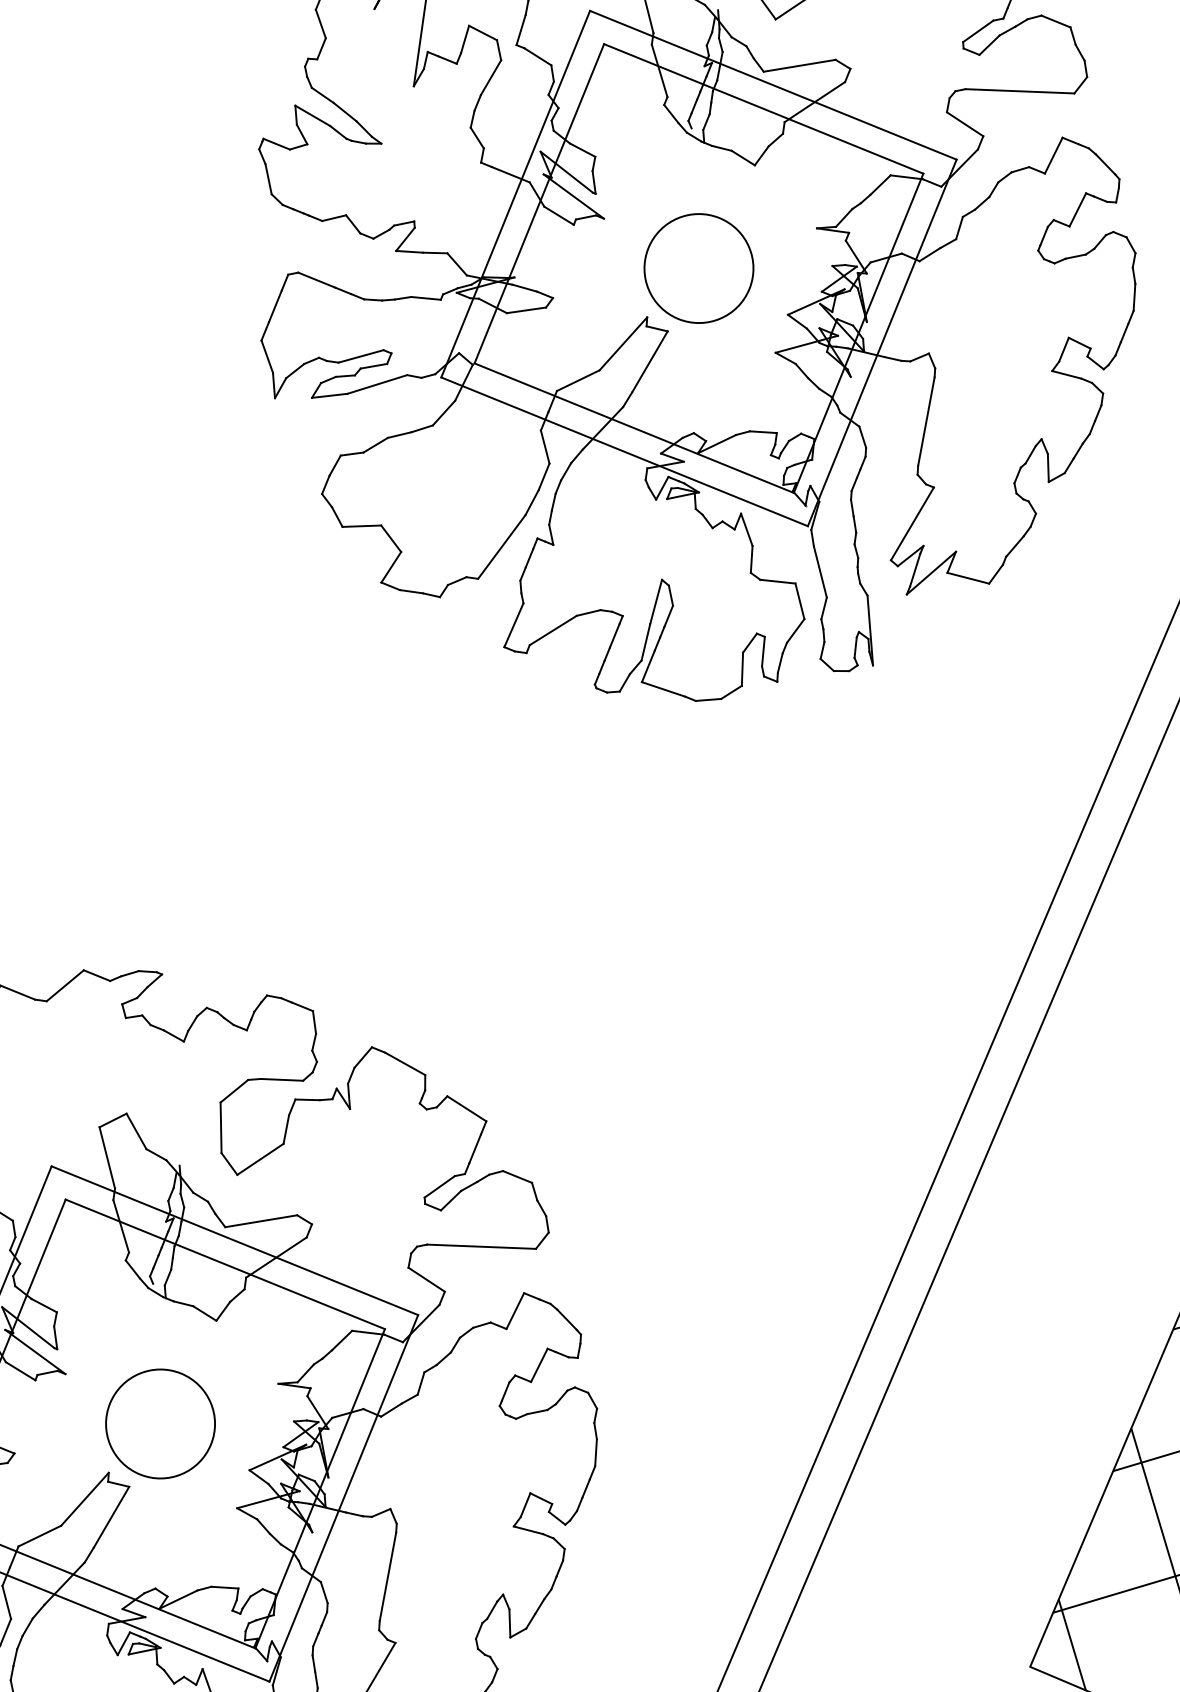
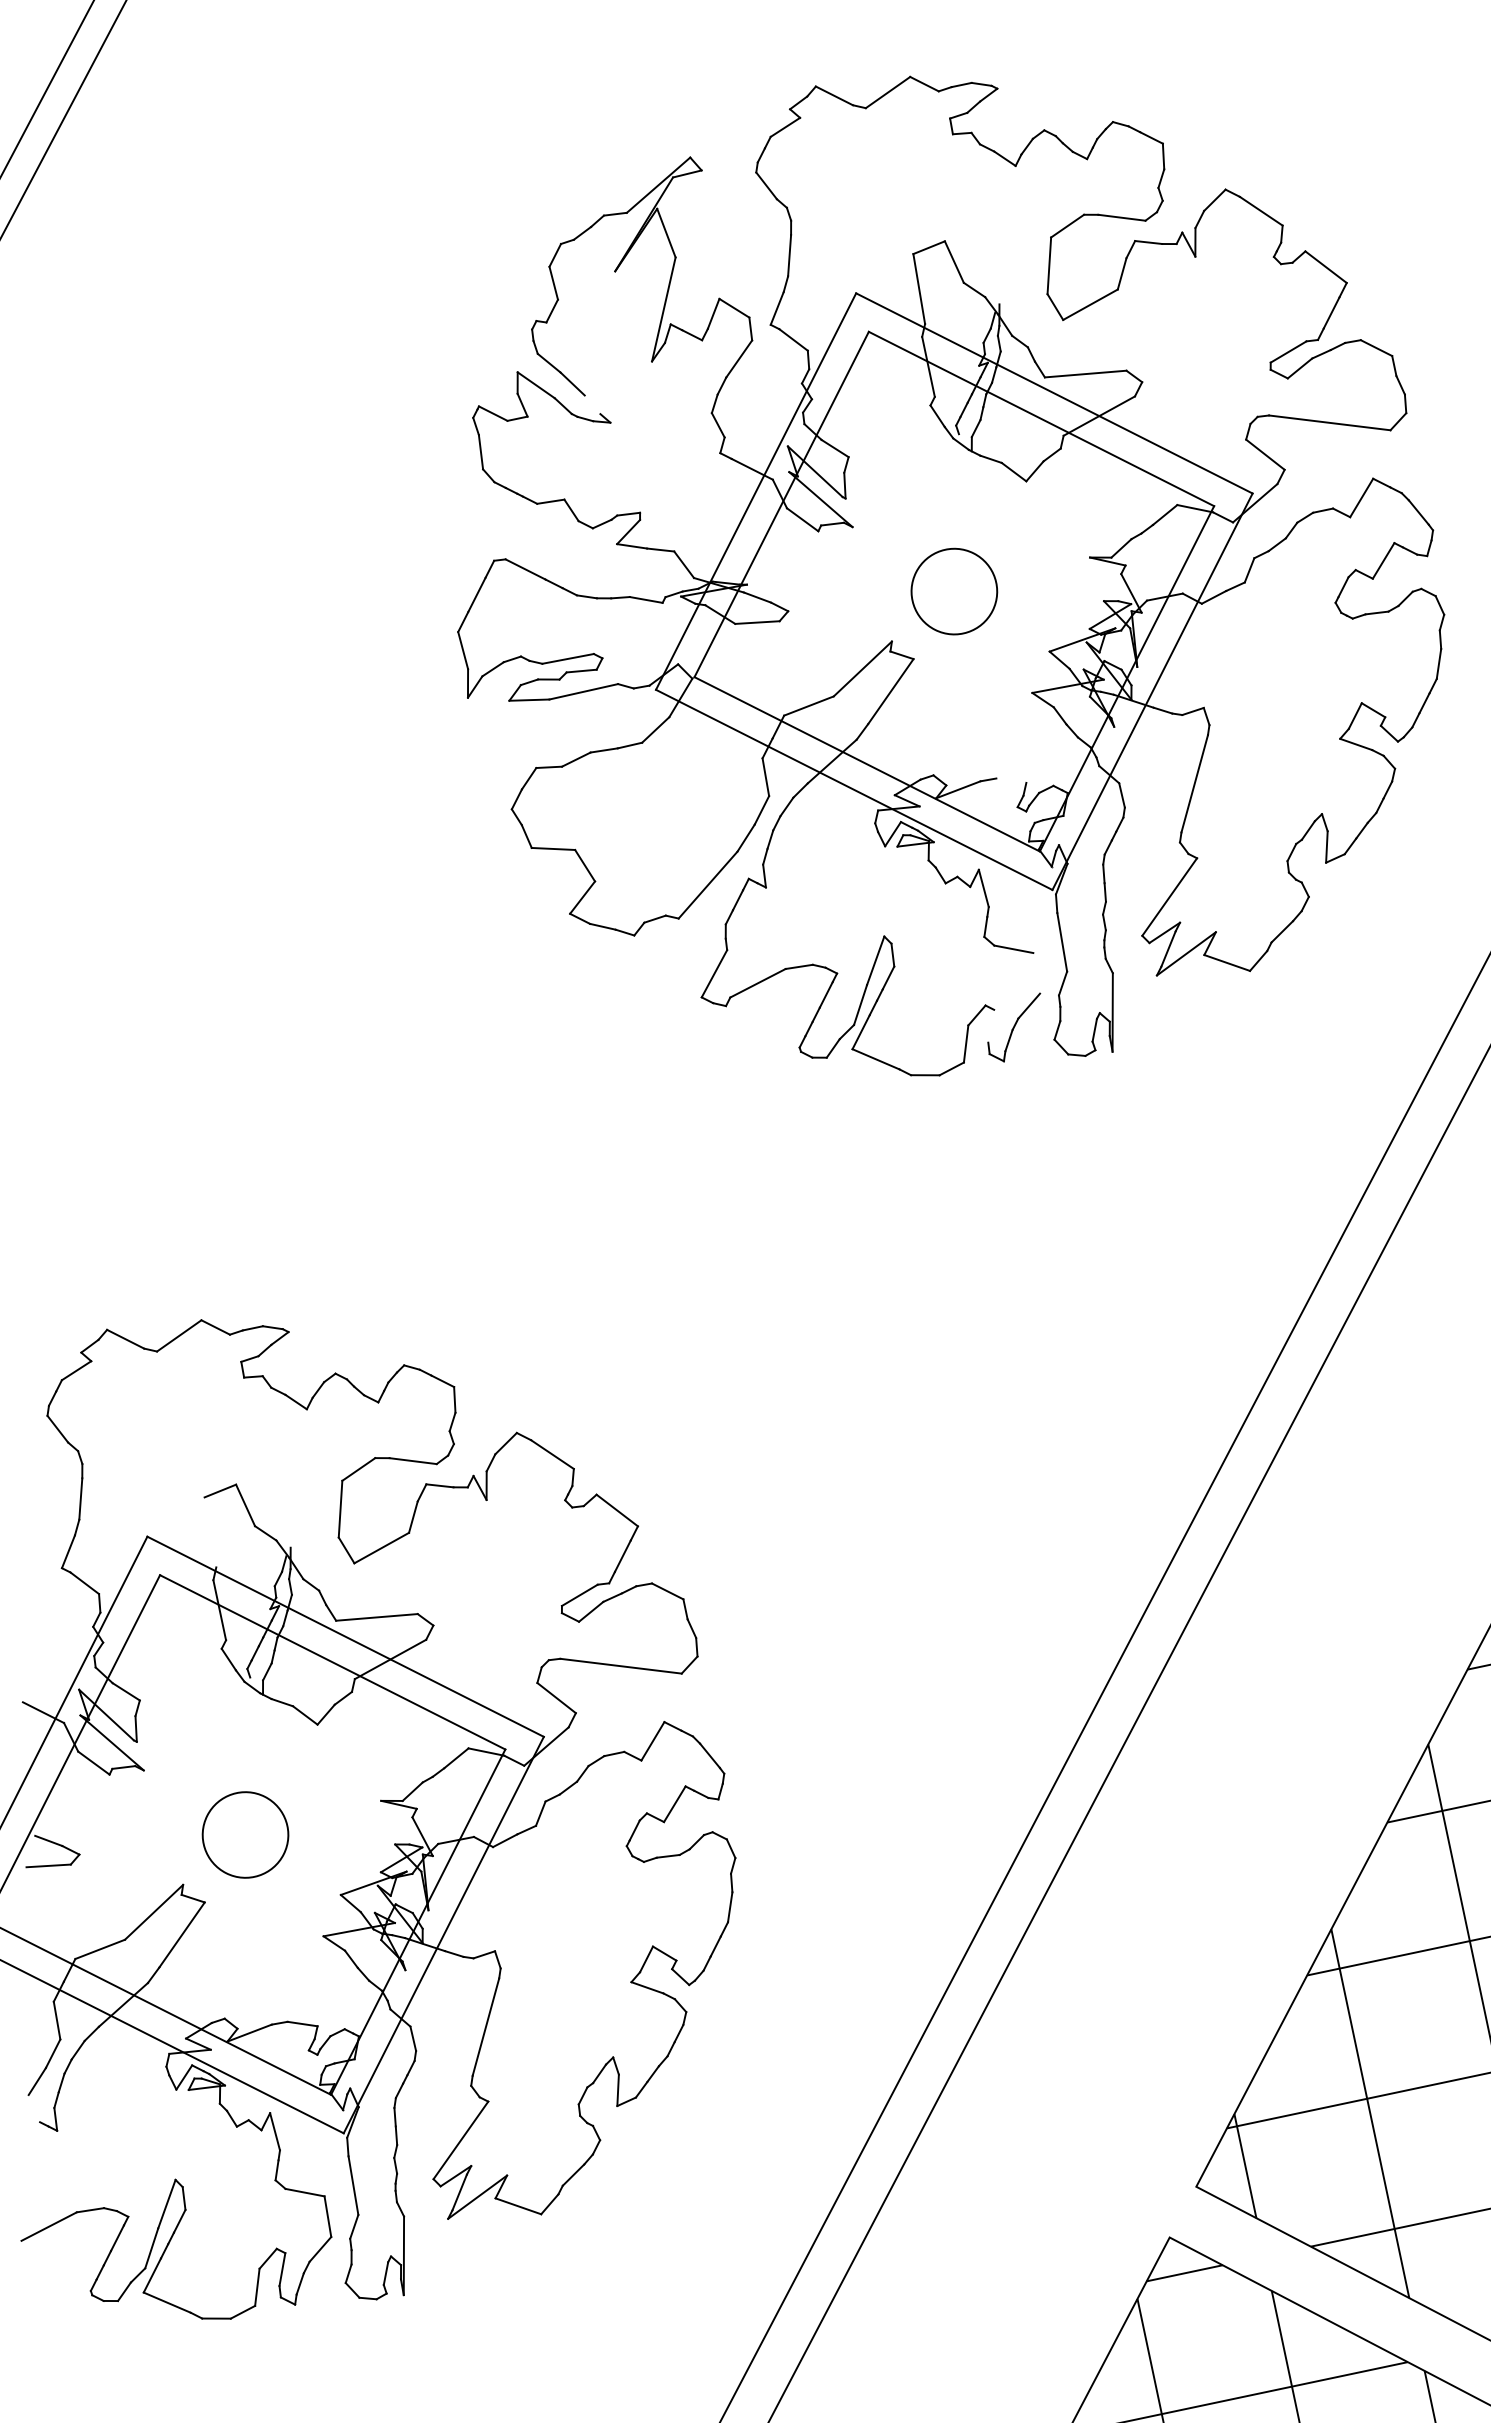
line: (364, 128) -> (592, 404), removed
part: (699, 268) -> (954, 591), size x0.7
line: (763, 432) -> (1011, 780), removed
line: (799, 601) -> (1036, 973), removed
line: (763, 650) -> (991, 1025), removed
line: (107, 1158) -> (210, 1532), removed
part: (160, 1423) -> (245, 1834), size x0.7

